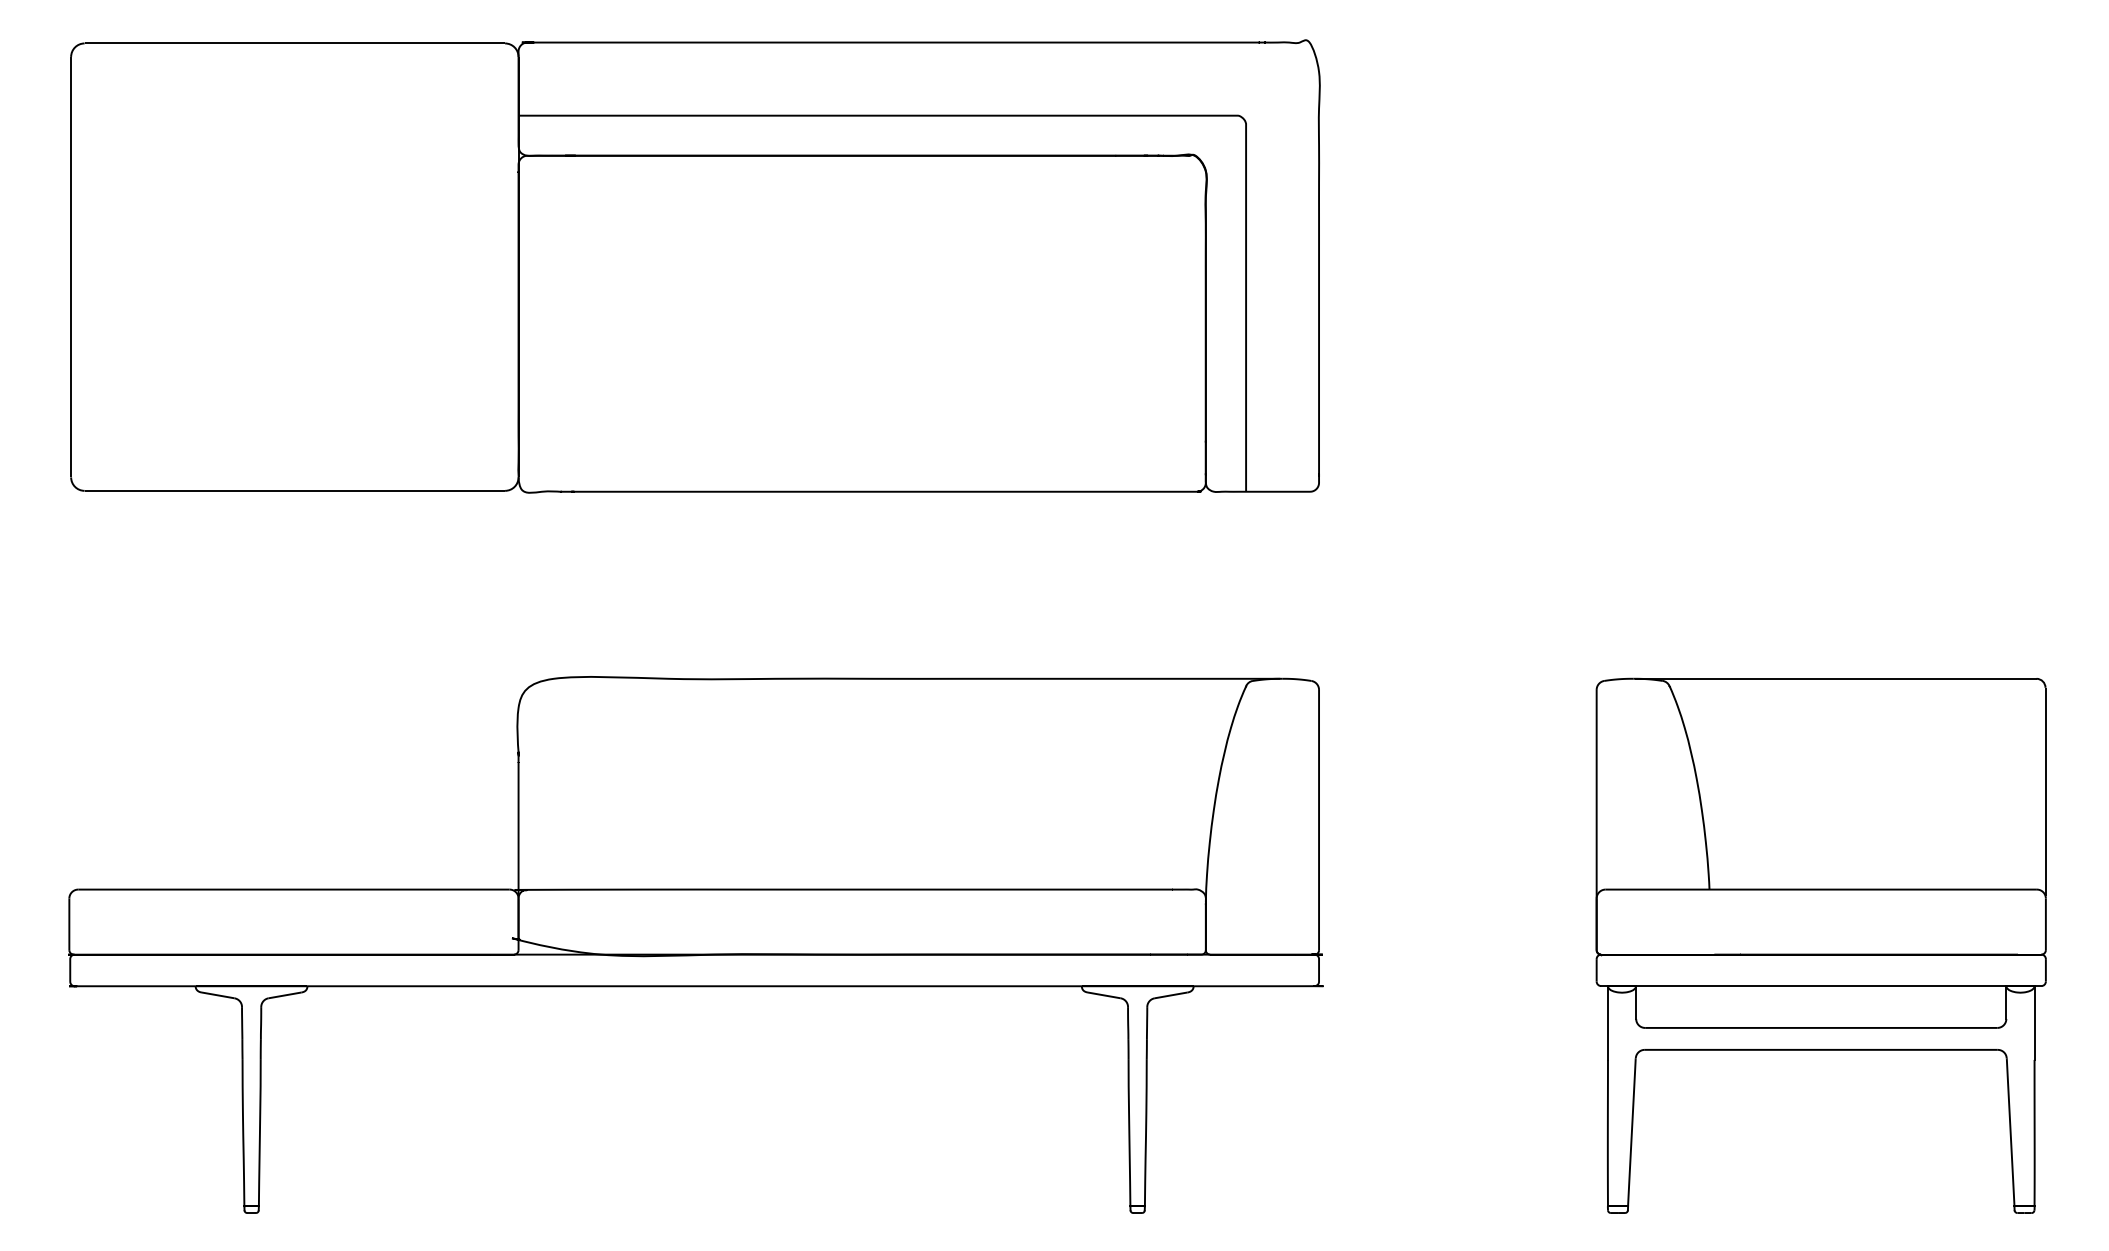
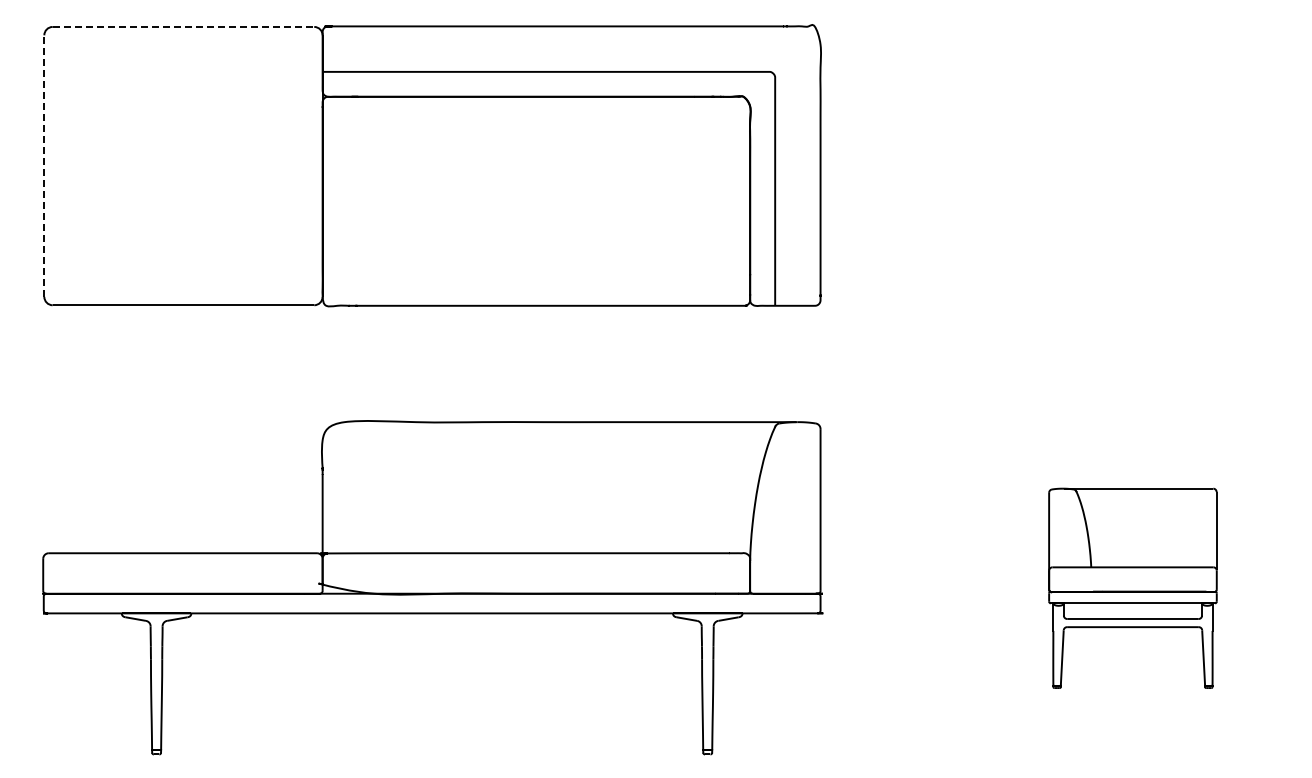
line: (294, 42) -> (183, 26), solid -> dashed
line: (71, 267) -> (44, 166), solid -> dashed
part: (1820, 946) -> (1132, 588), size x0.6

